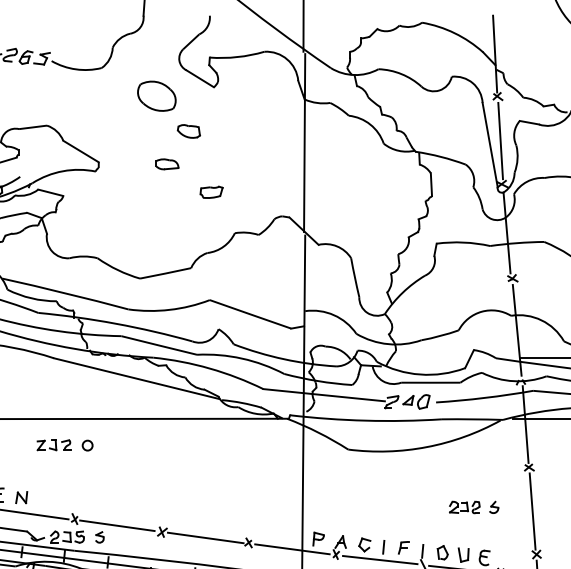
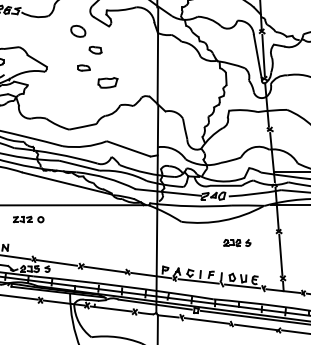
part: (157, 96) -> (78, 31), size x0.7
part: (211, 193) -> (107, 83), size x1.6
part: (474, 508) -> (237, 243), moved

